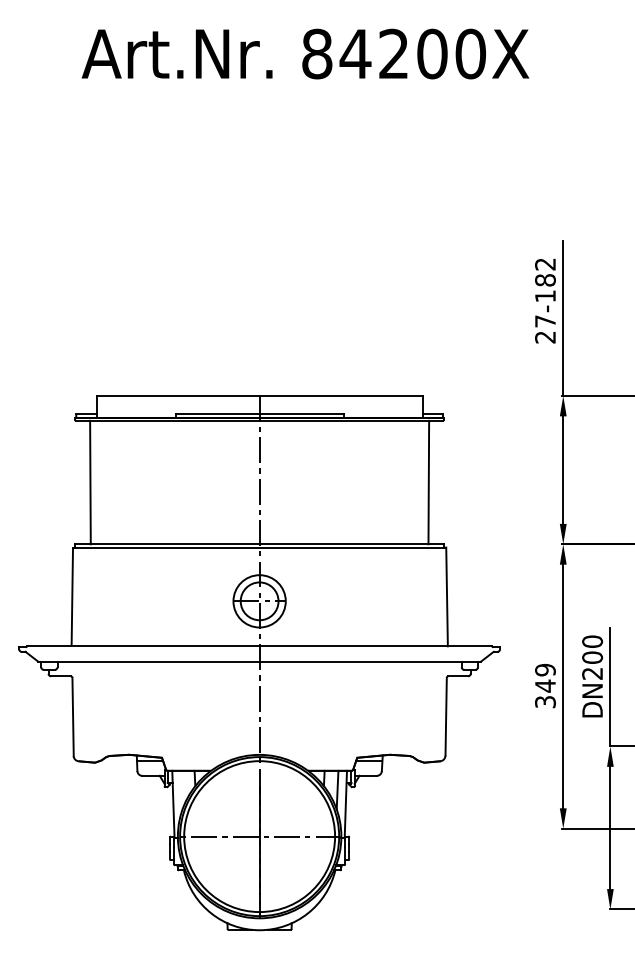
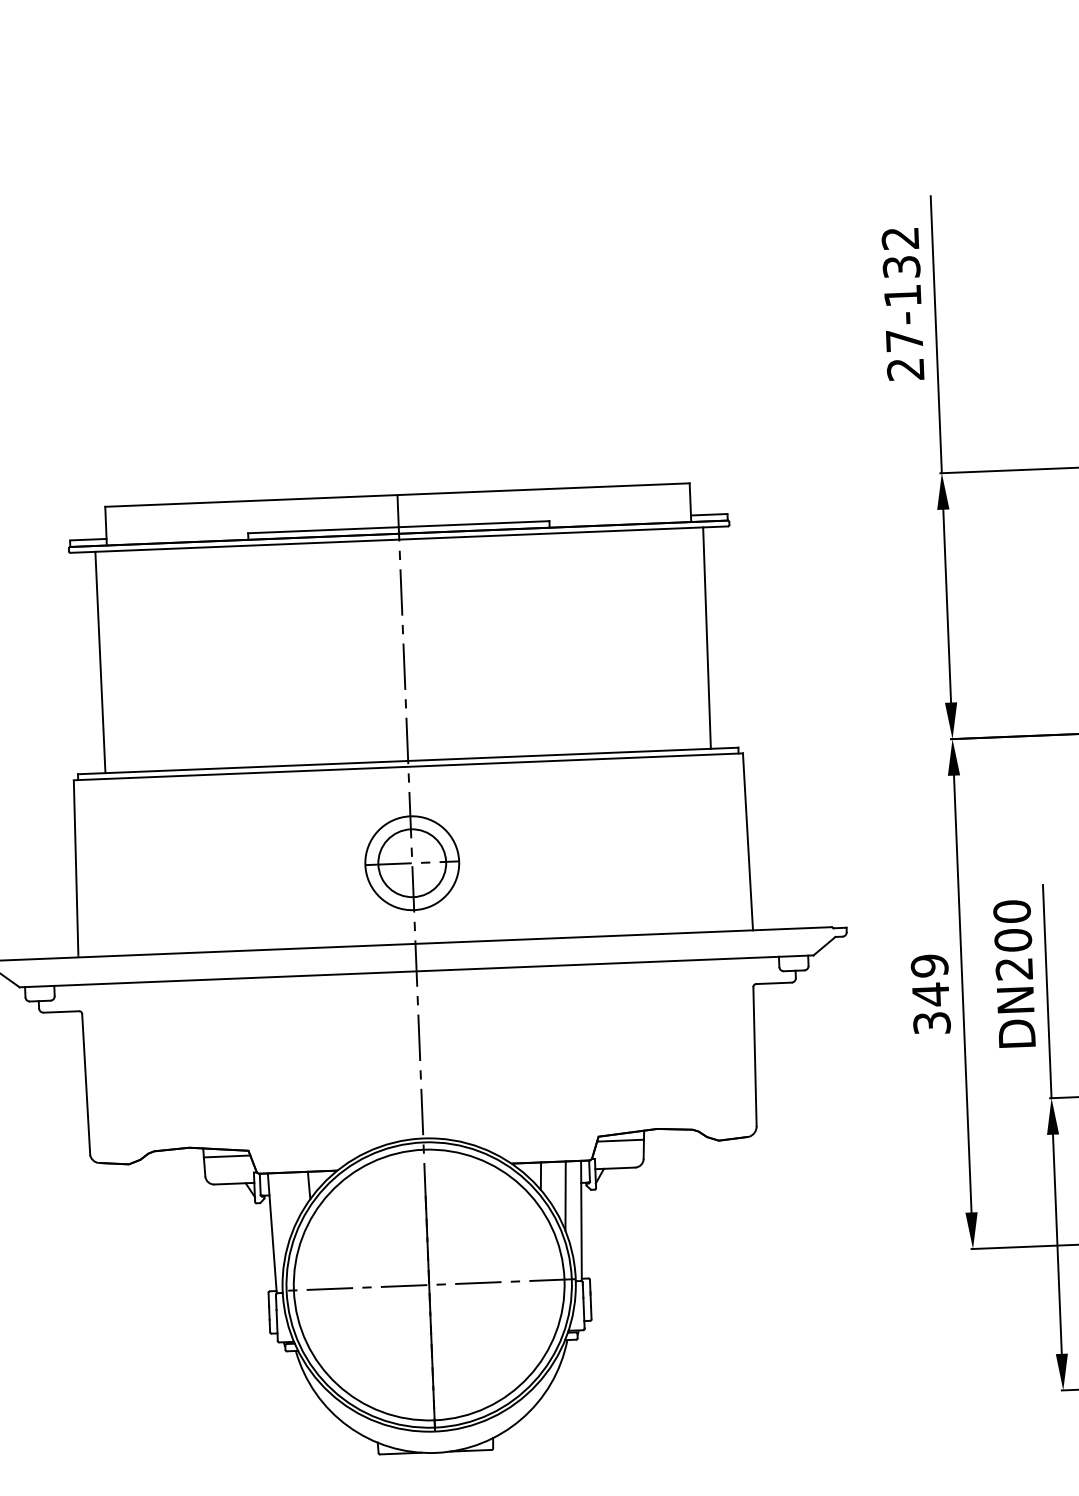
text: (545, 280) -> (901, 267), 27-182 -> 27-132

